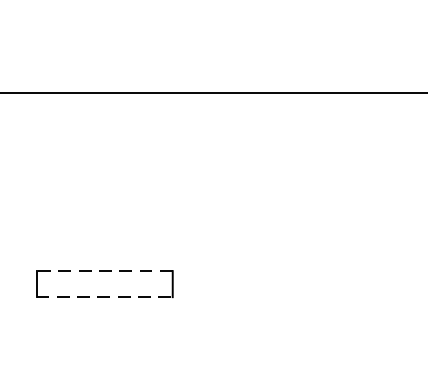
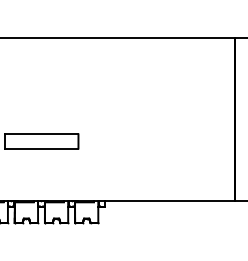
line: (104, 271) -> (41, 134), dashed -> solid
line: (104, 297) -> (41, 148), dashed -> solid

